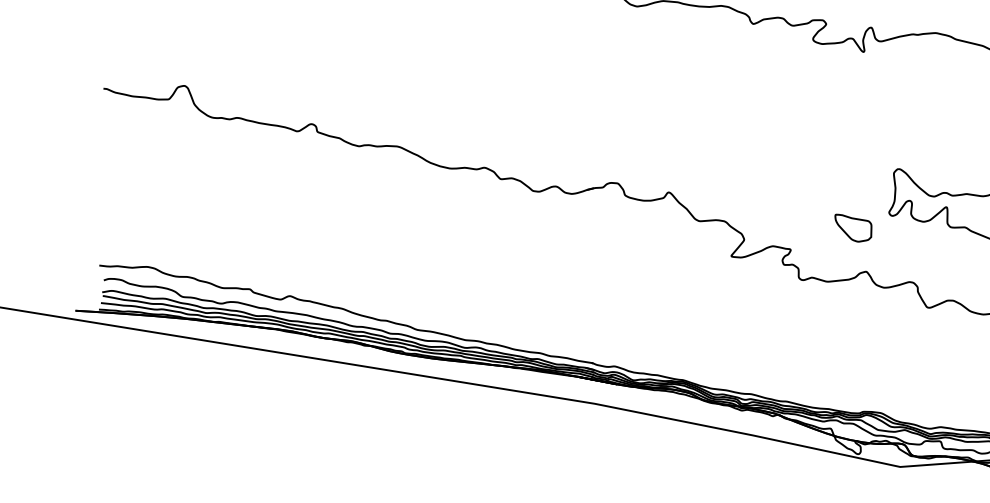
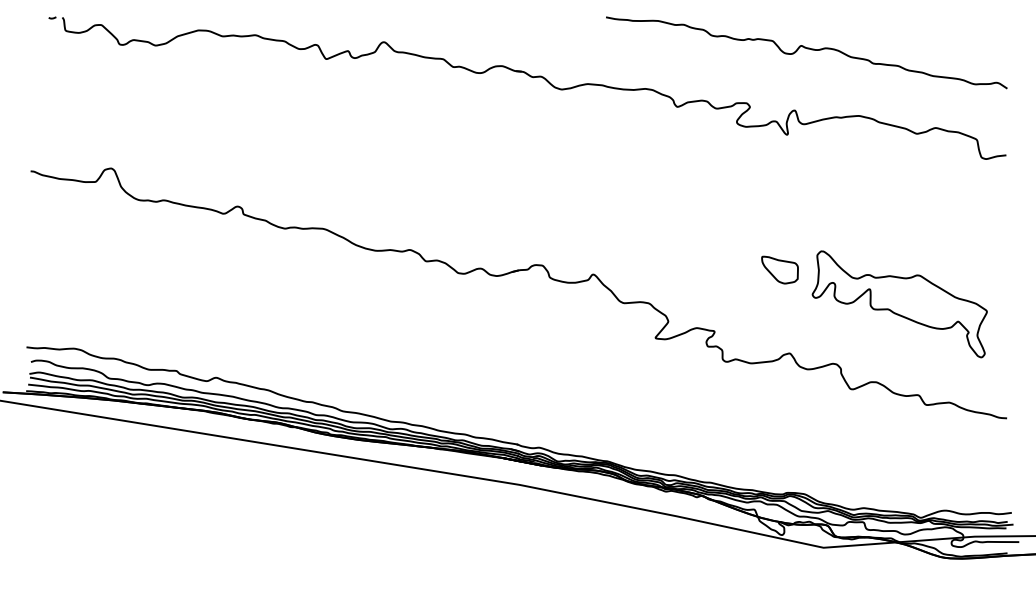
part: (852, 227) -> (779, 269), moved

